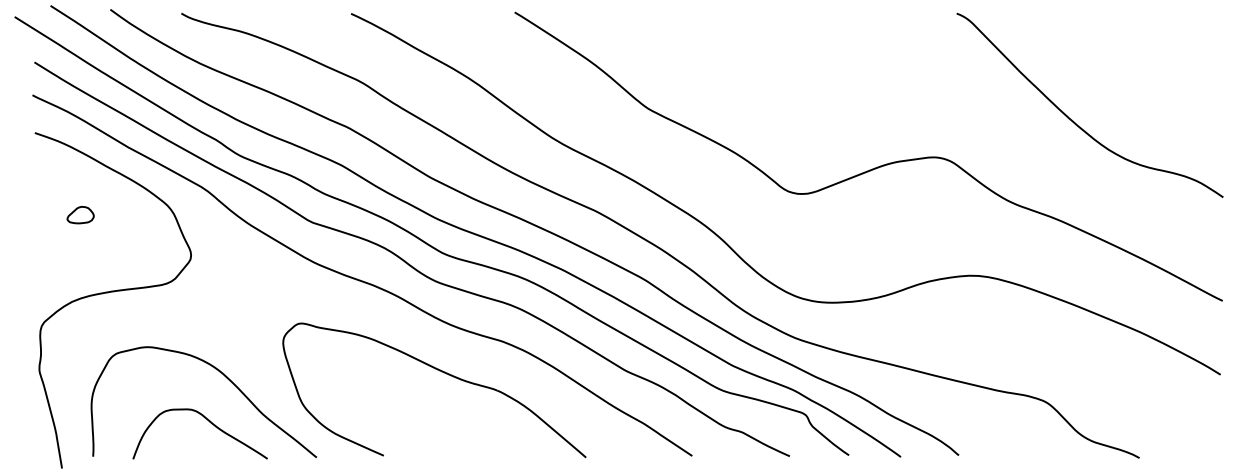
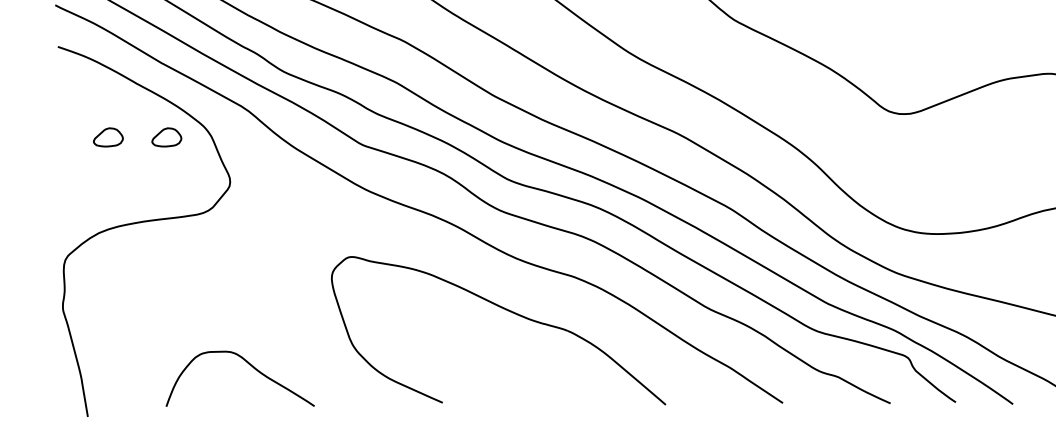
part: (133, 214) -> (166, 136), added
curve: (226, 378) -> (269, 317), removed

